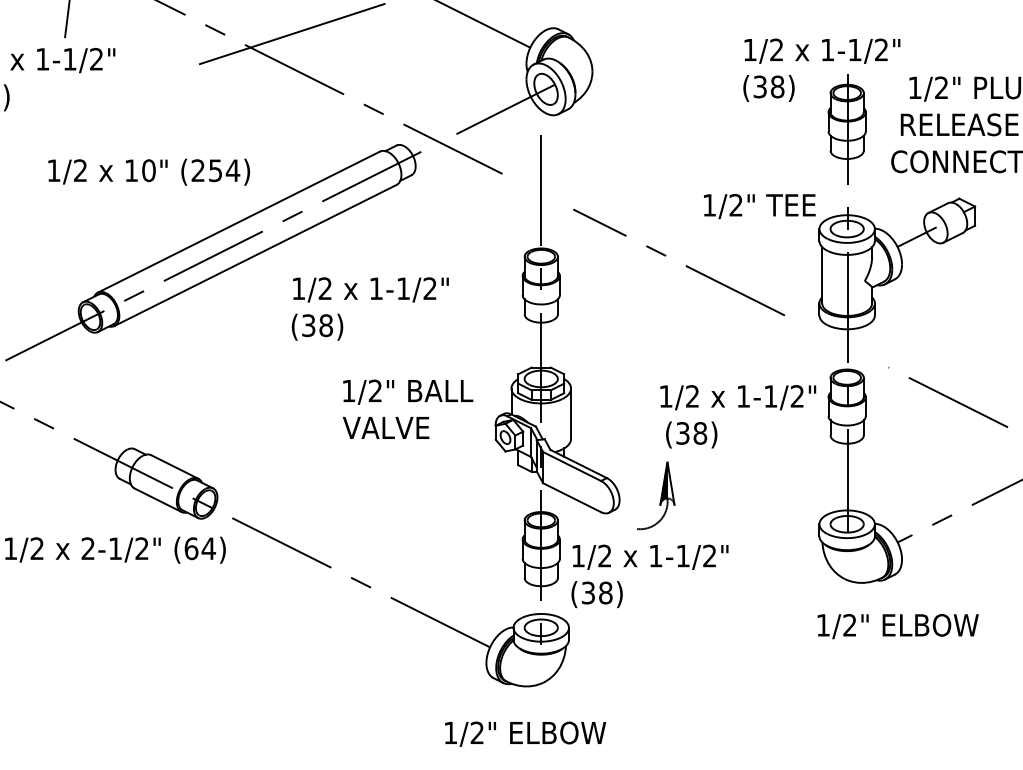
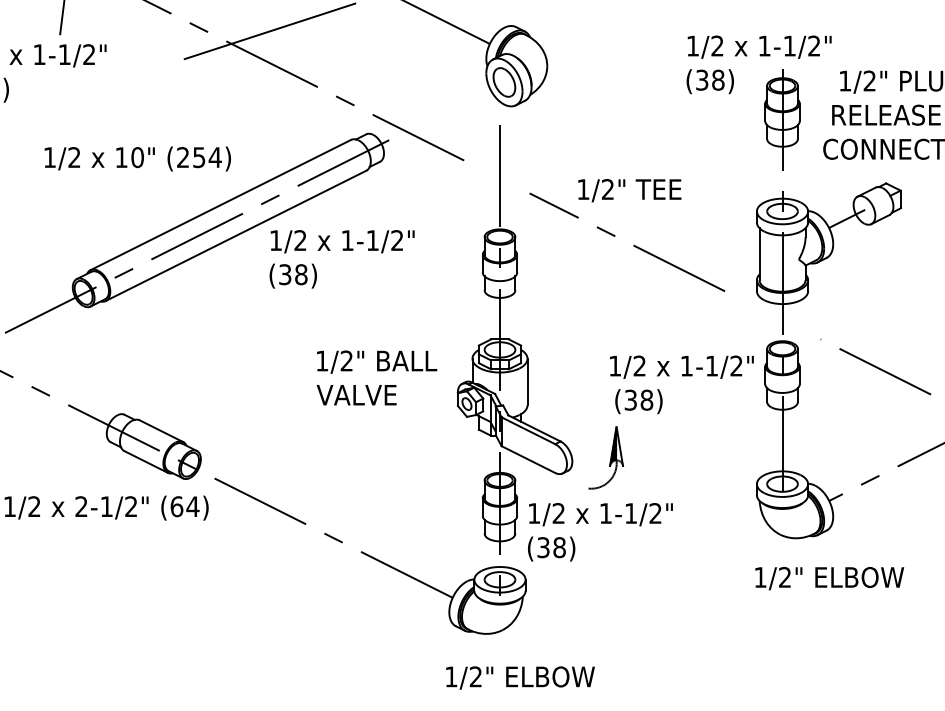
line: (505, 108) -> (466, 100), removed
text: (759, 206) -> (629, 190), moved
text: (369, 309) -> (341, 259), moved
text: (525, 733) -> (520, 677), moved

